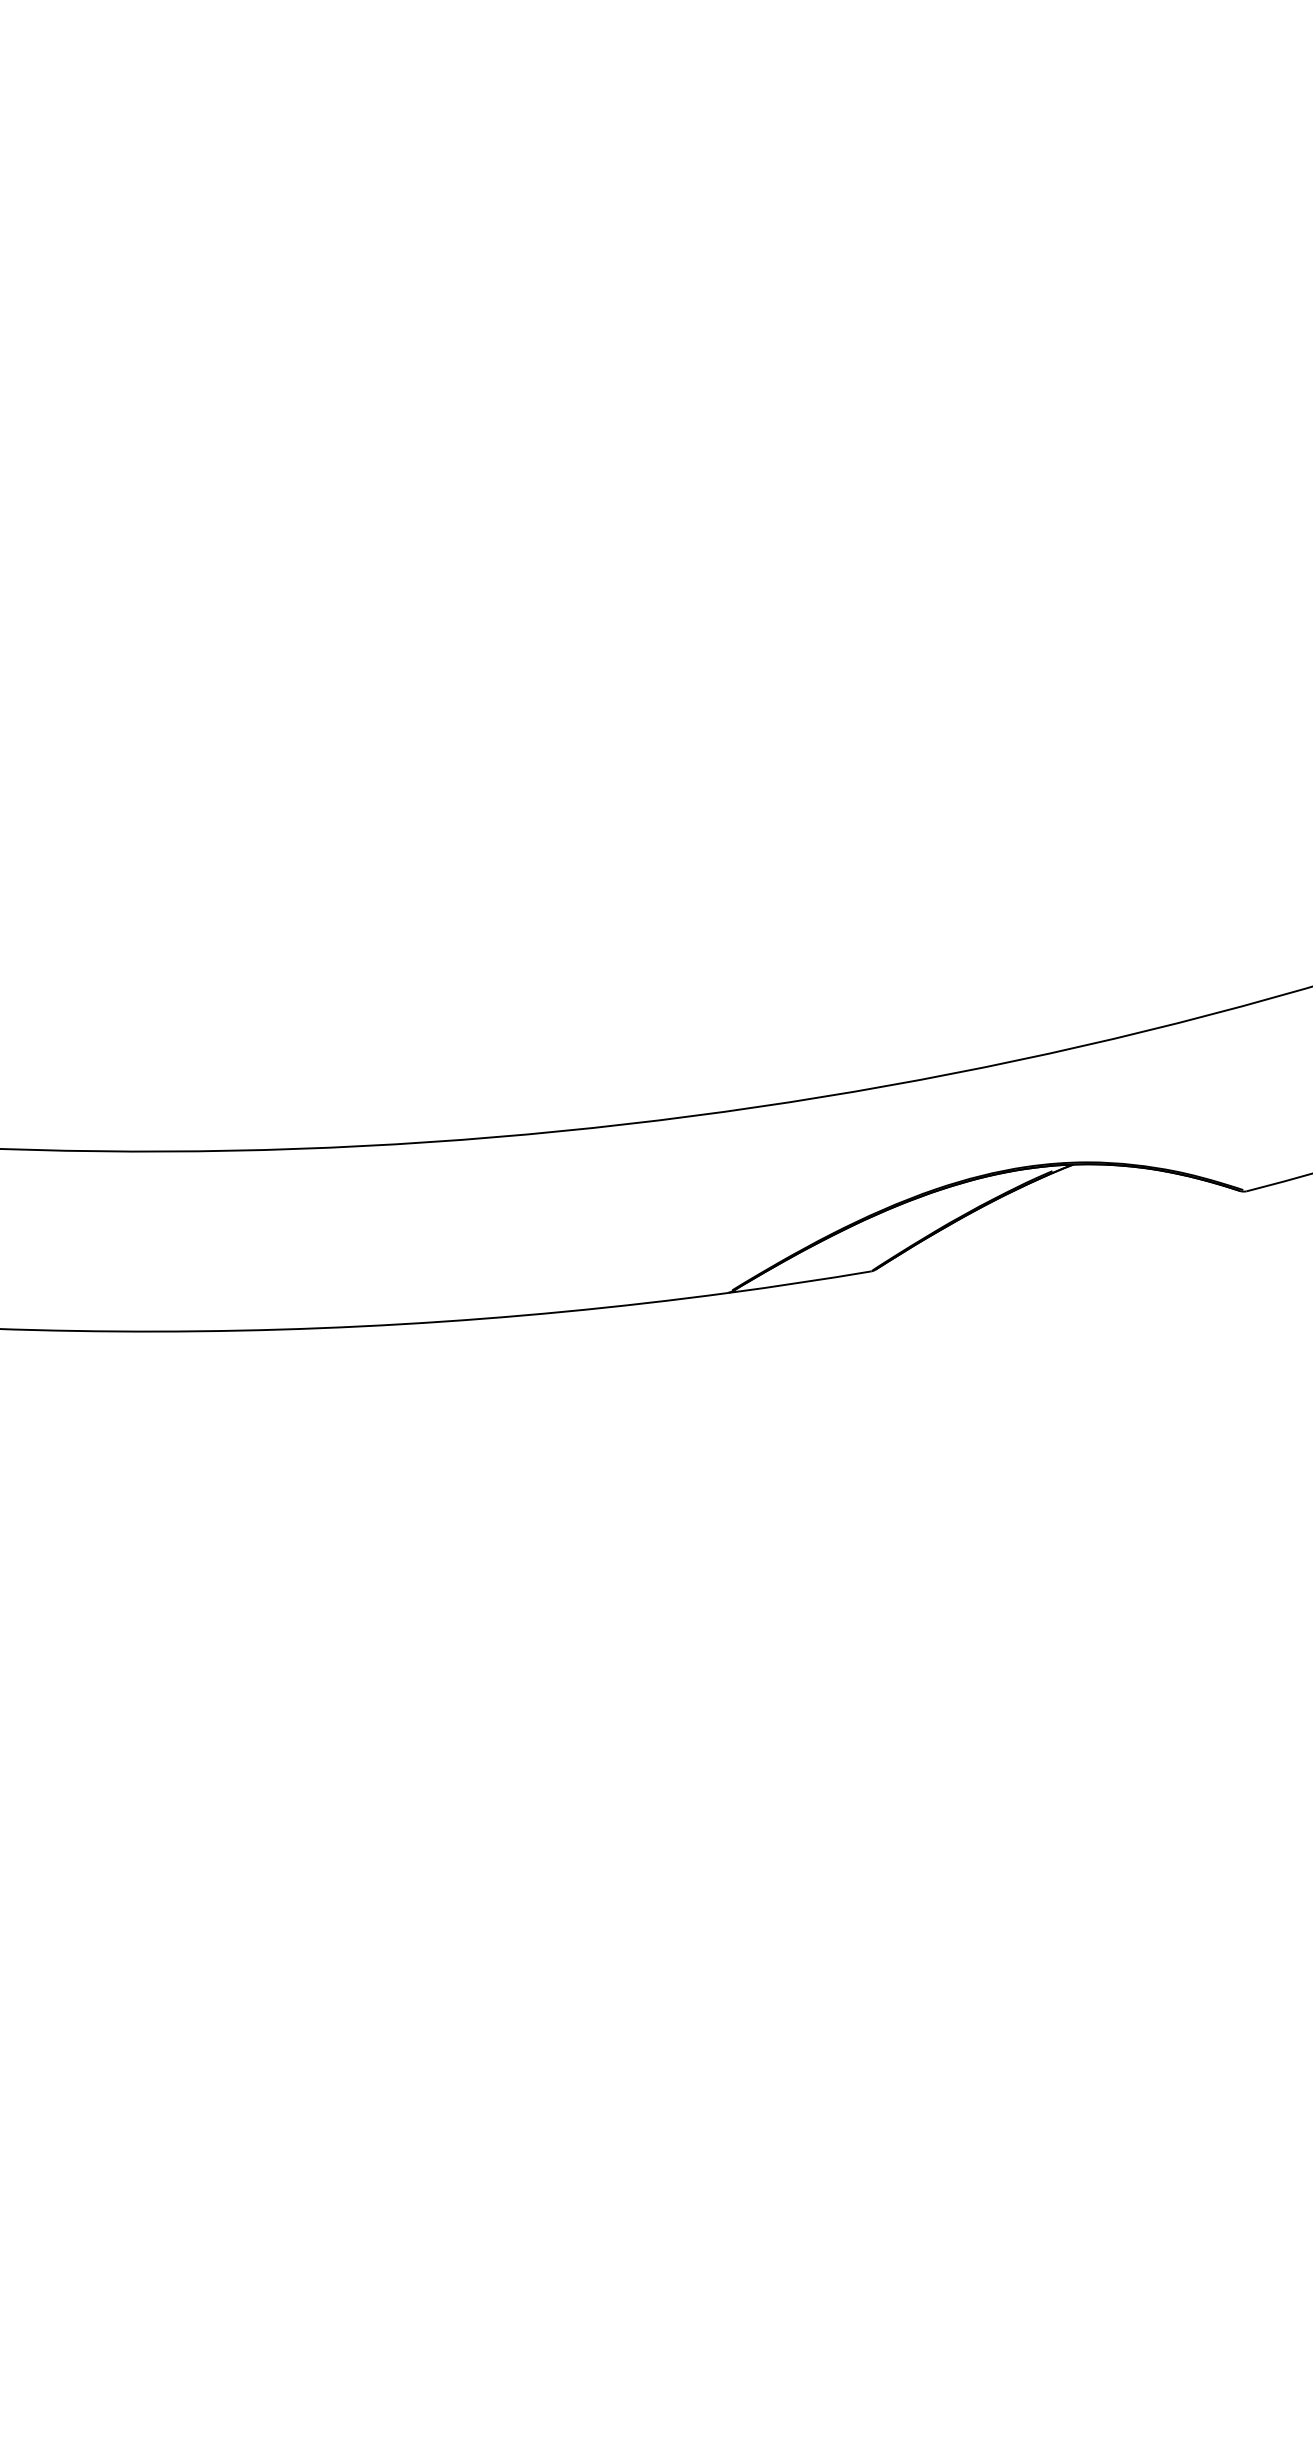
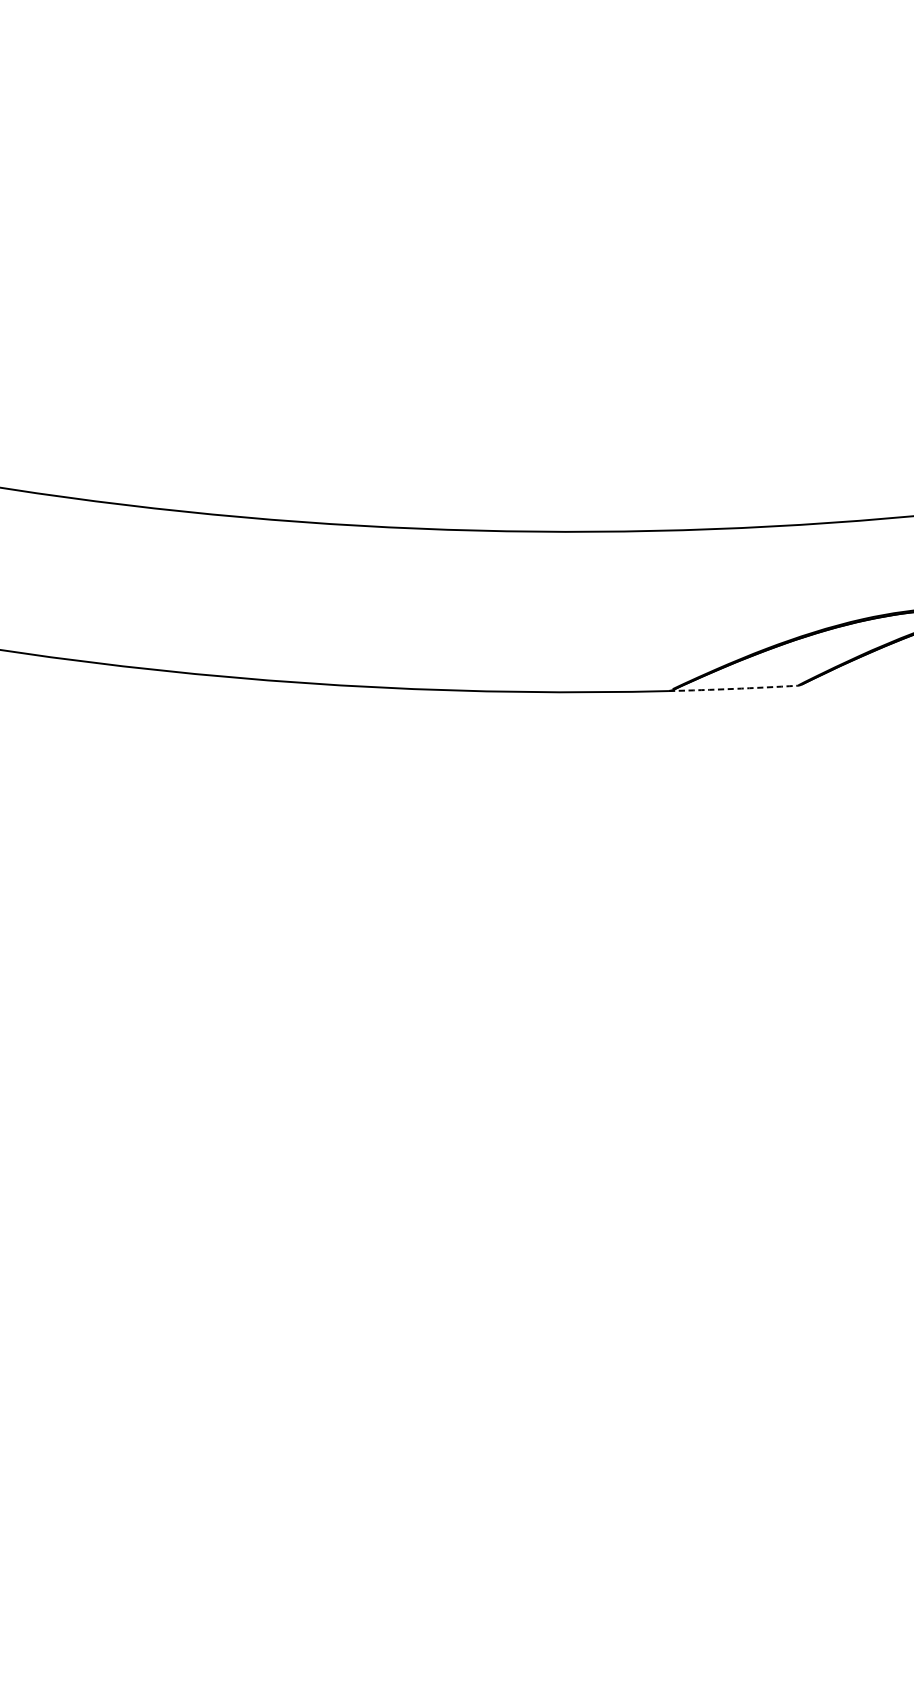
arc: (799, 1282) -> (733, 688), solid -> dashed

